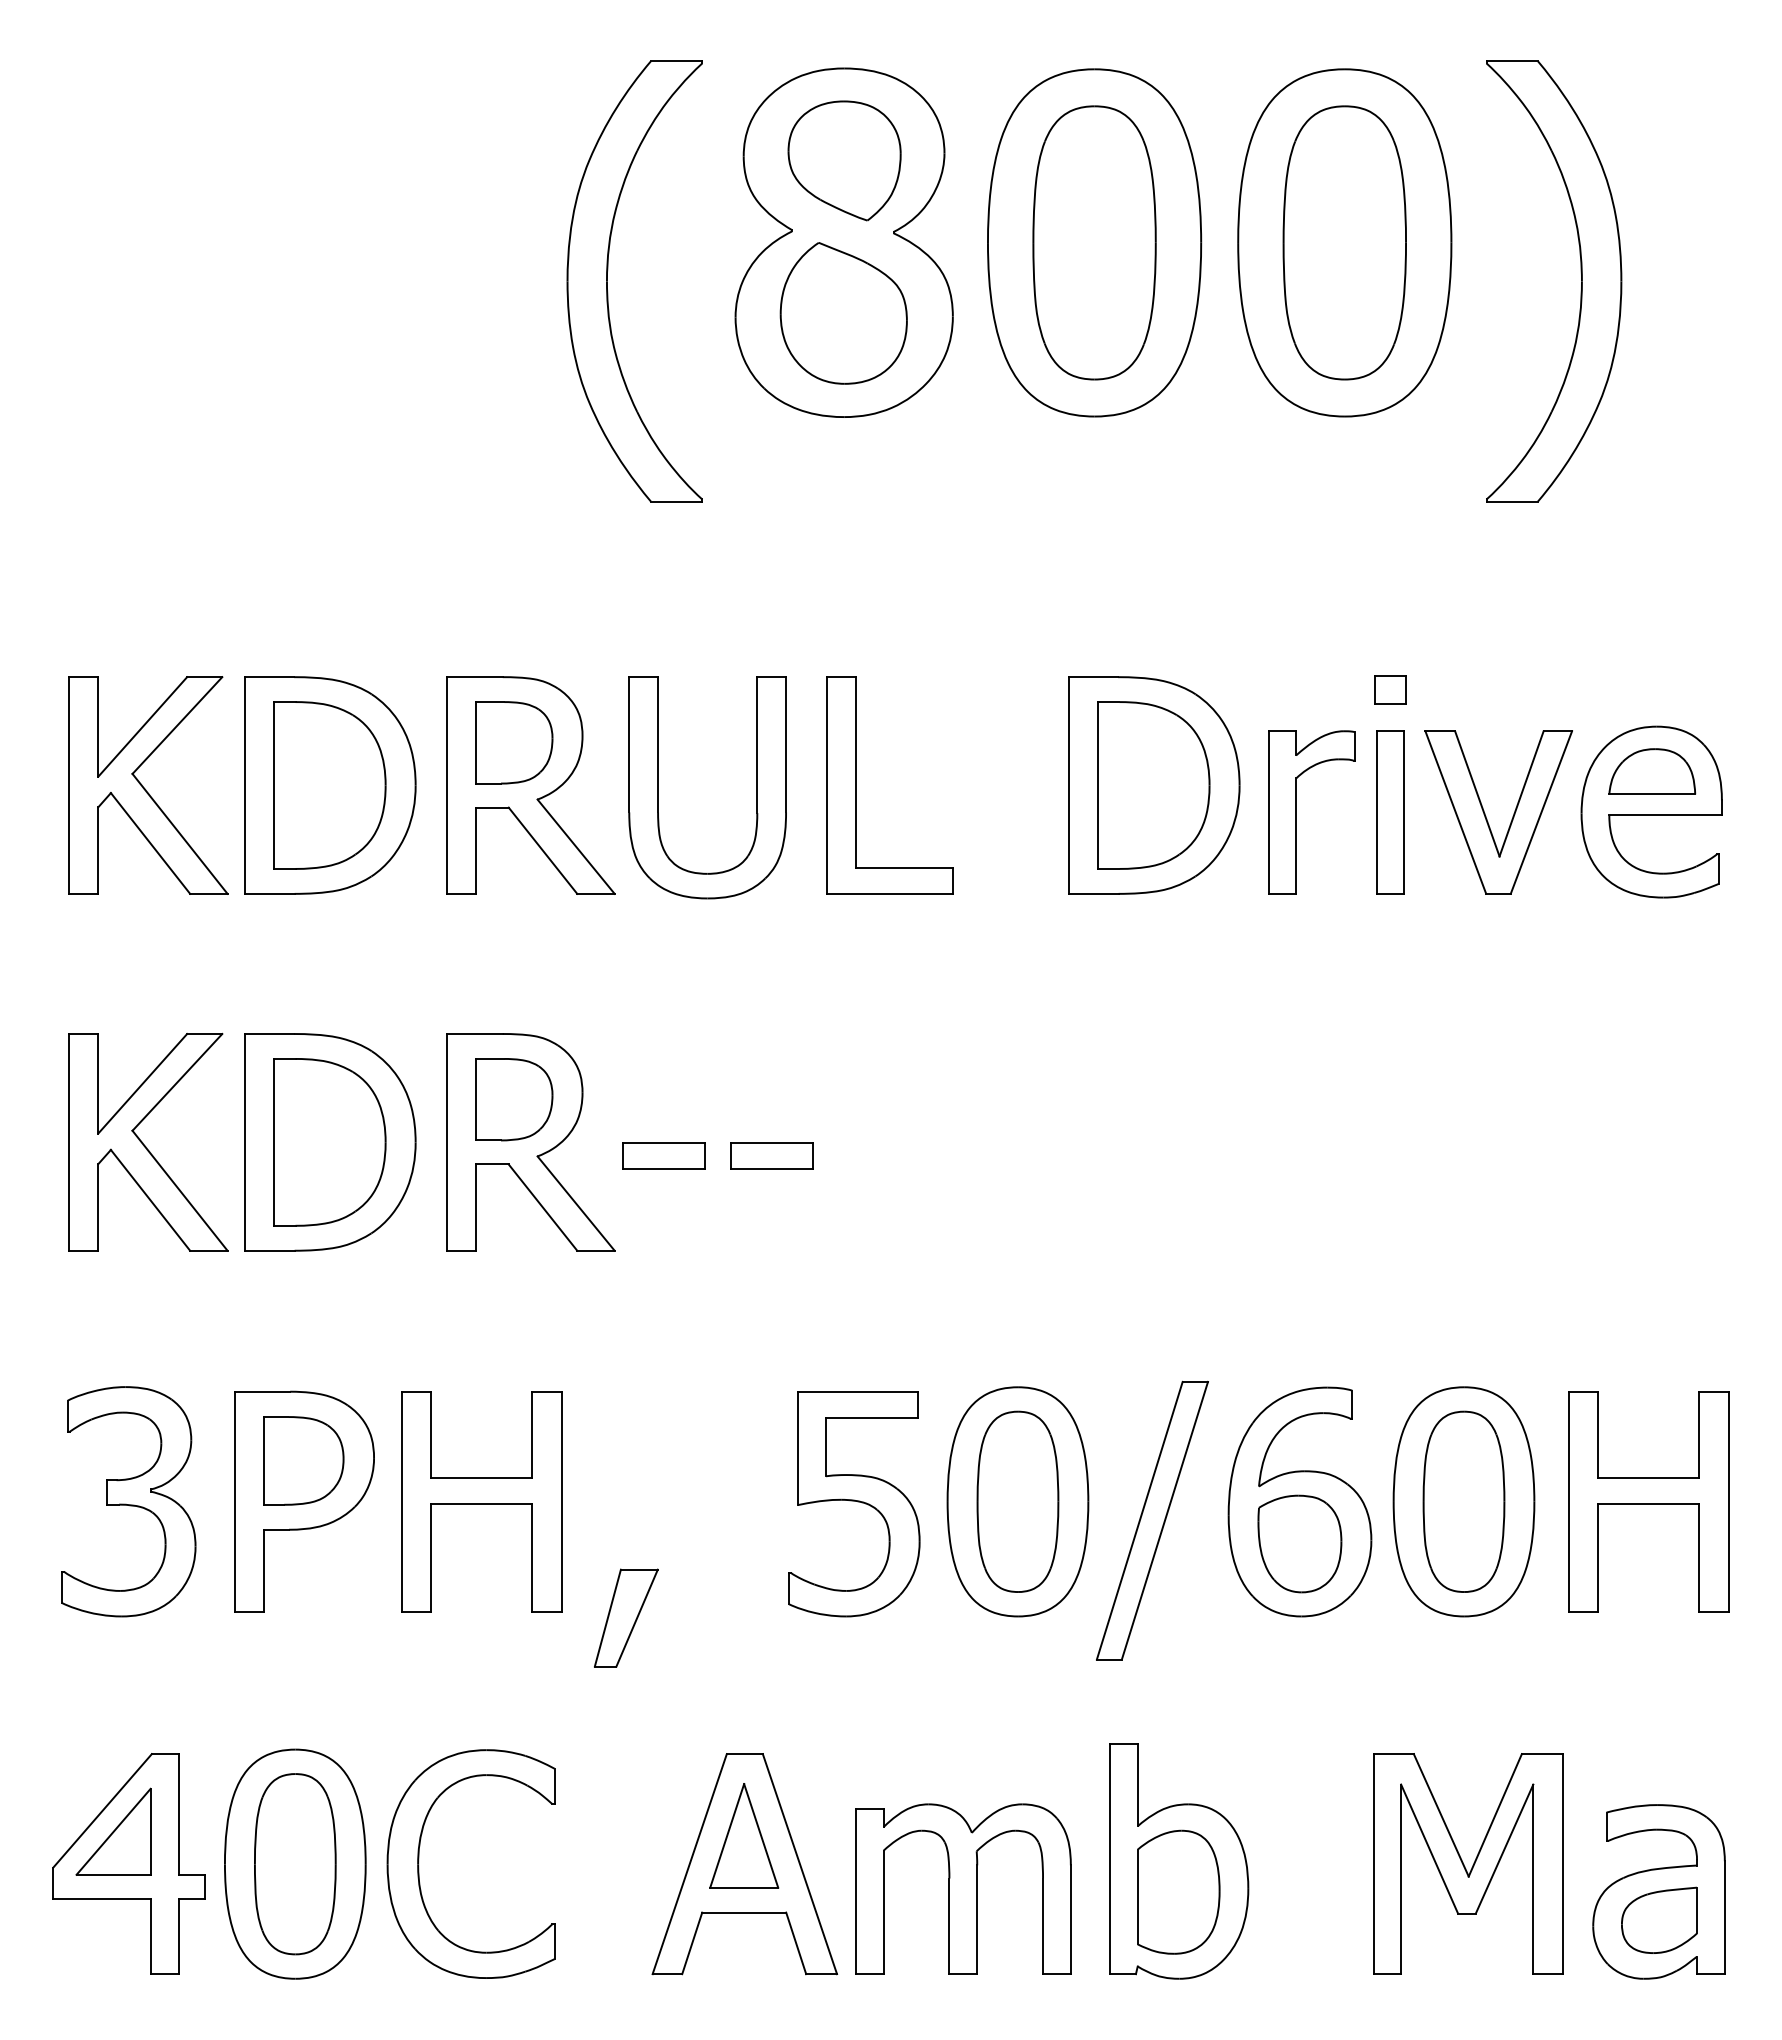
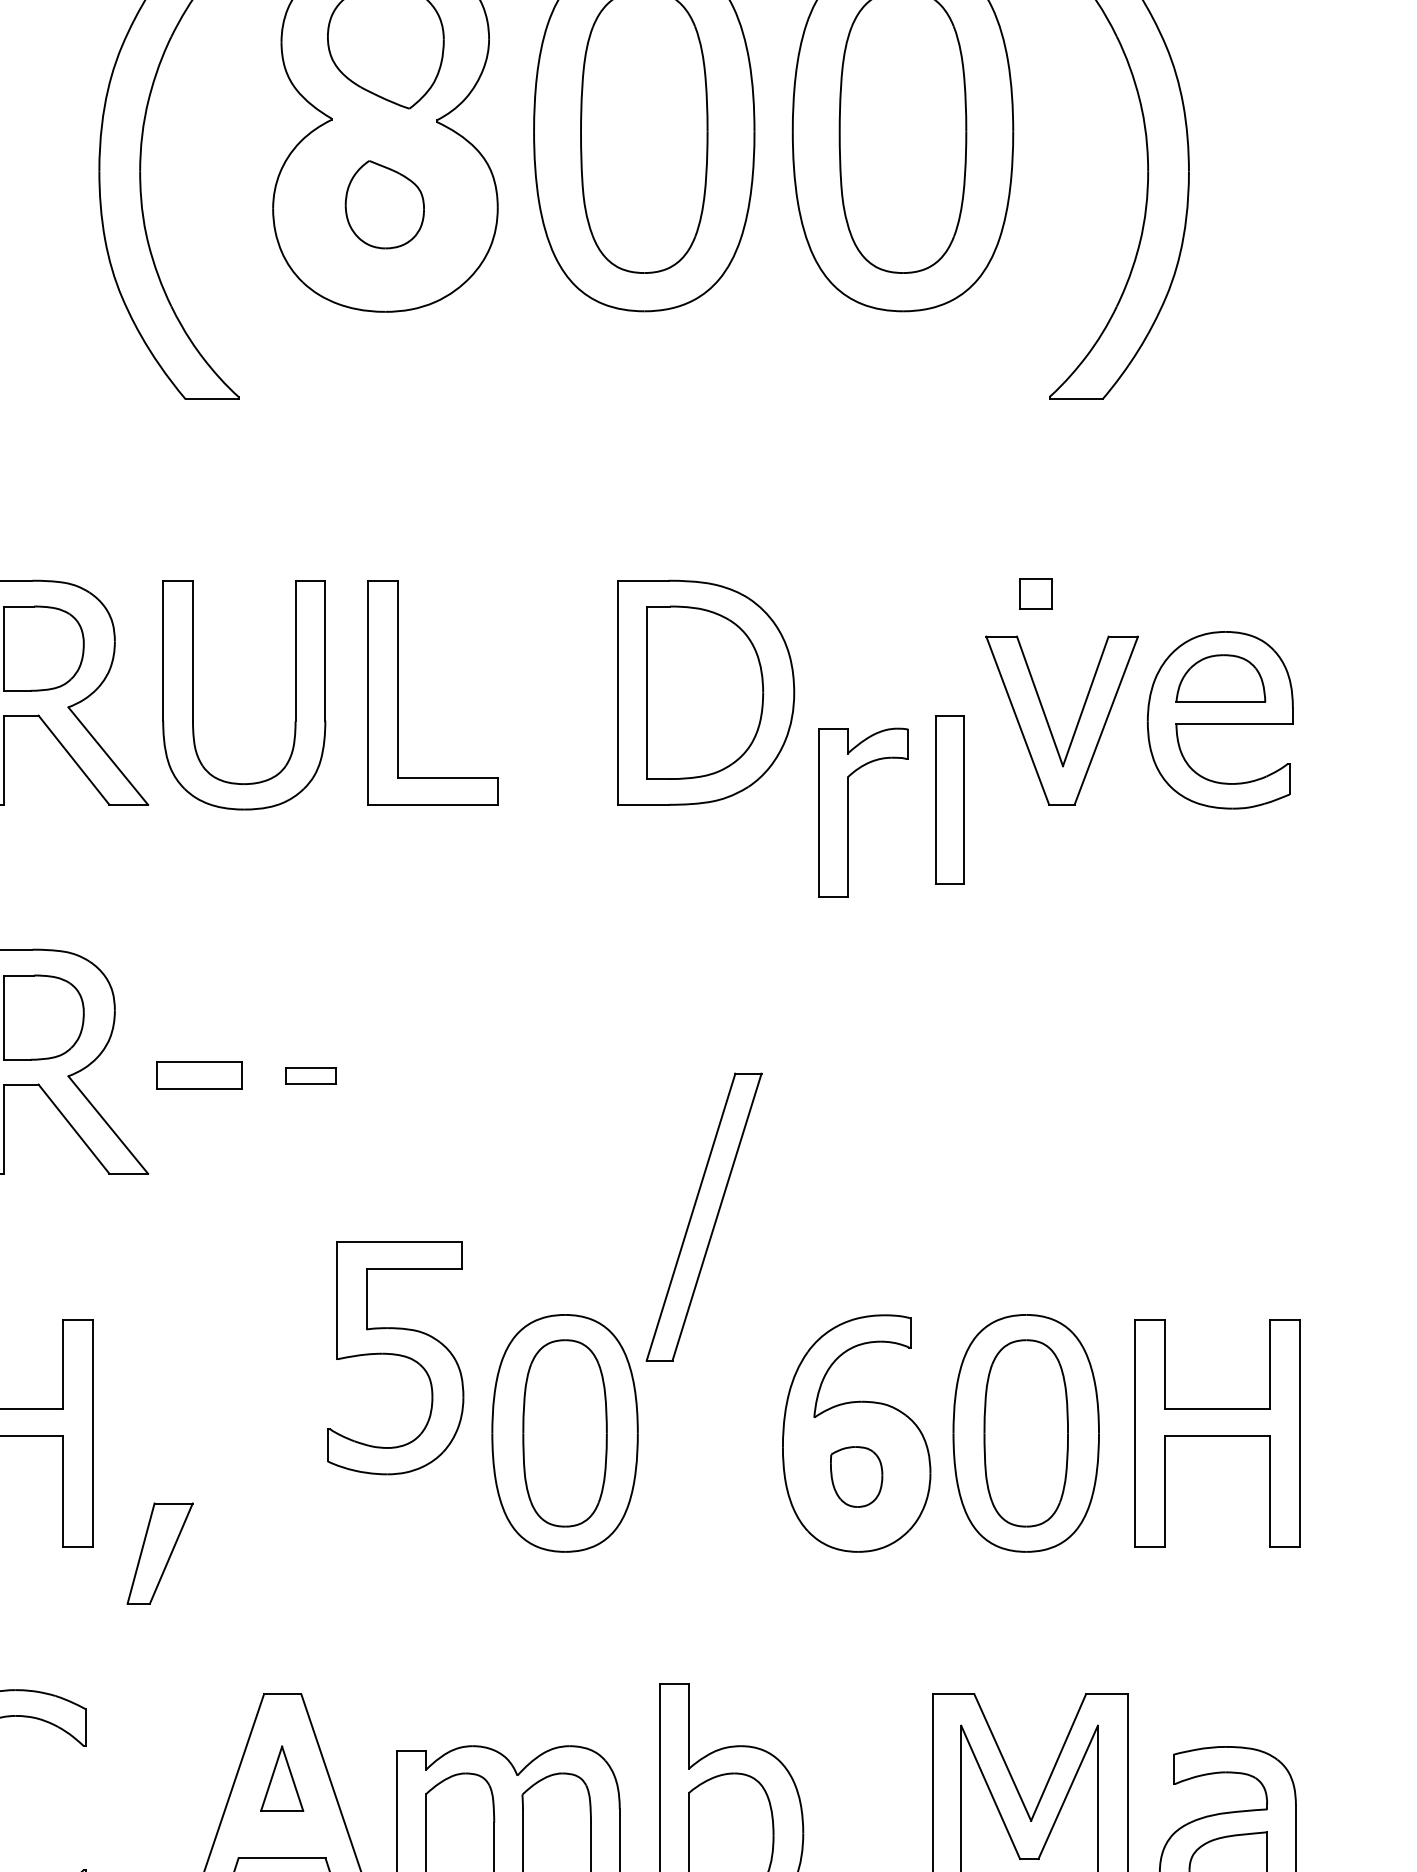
part: (843, 313) -> (384, 204), size x0.6
part: (1390, 689) -> (1036, 593), moved
part: (1296, 812) -> (847, 812), moved
part: (1390, 812) -> (950, 800), moved
part: (771, 1155) -> (310, 1075), size x0.6
part: (854, 1504) -> (396, 1358), moved
part: (1152, 1520) -> (704, 1216), moved
part: (1299, 1543) -> (856, 1476), size x0.6
part: (744, 1835) -> (282, 1778), size x0.6

